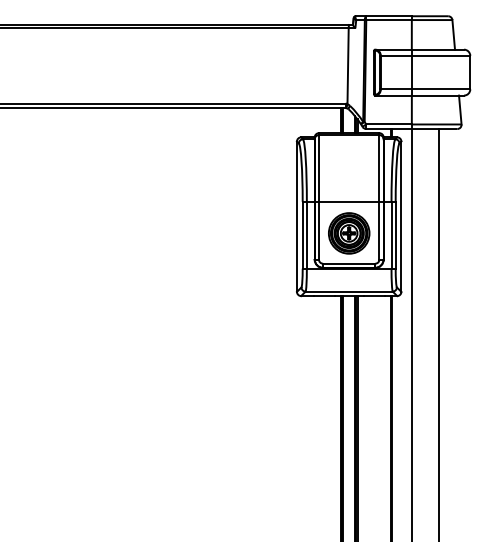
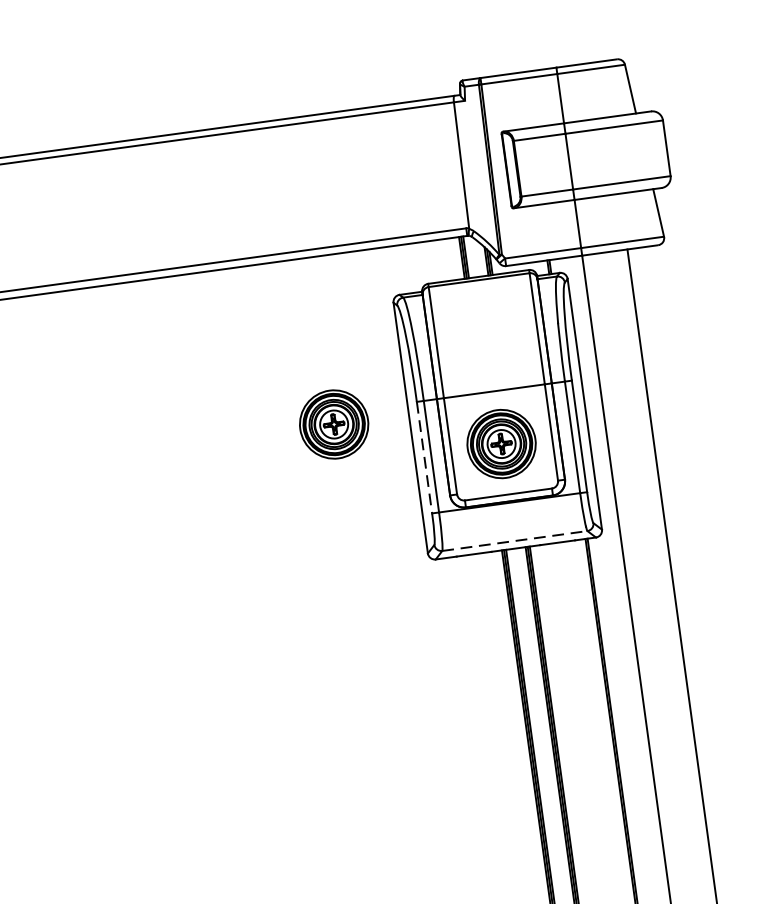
part: (252, 208) -> (334, 424), added
line: (302, 235) -> (424, 458), solid -> dashed
line: (349, 291) -> (515, 540), solid -> dashed

